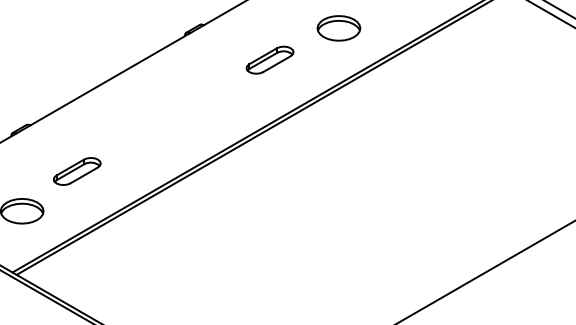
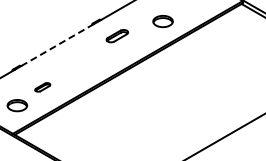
part: (270, 60) -> (117, 36), moved
line: (111, 78) -> (58, 44), solid -> dashed
part: (76, 171) -> (42, 87), size x0.7

